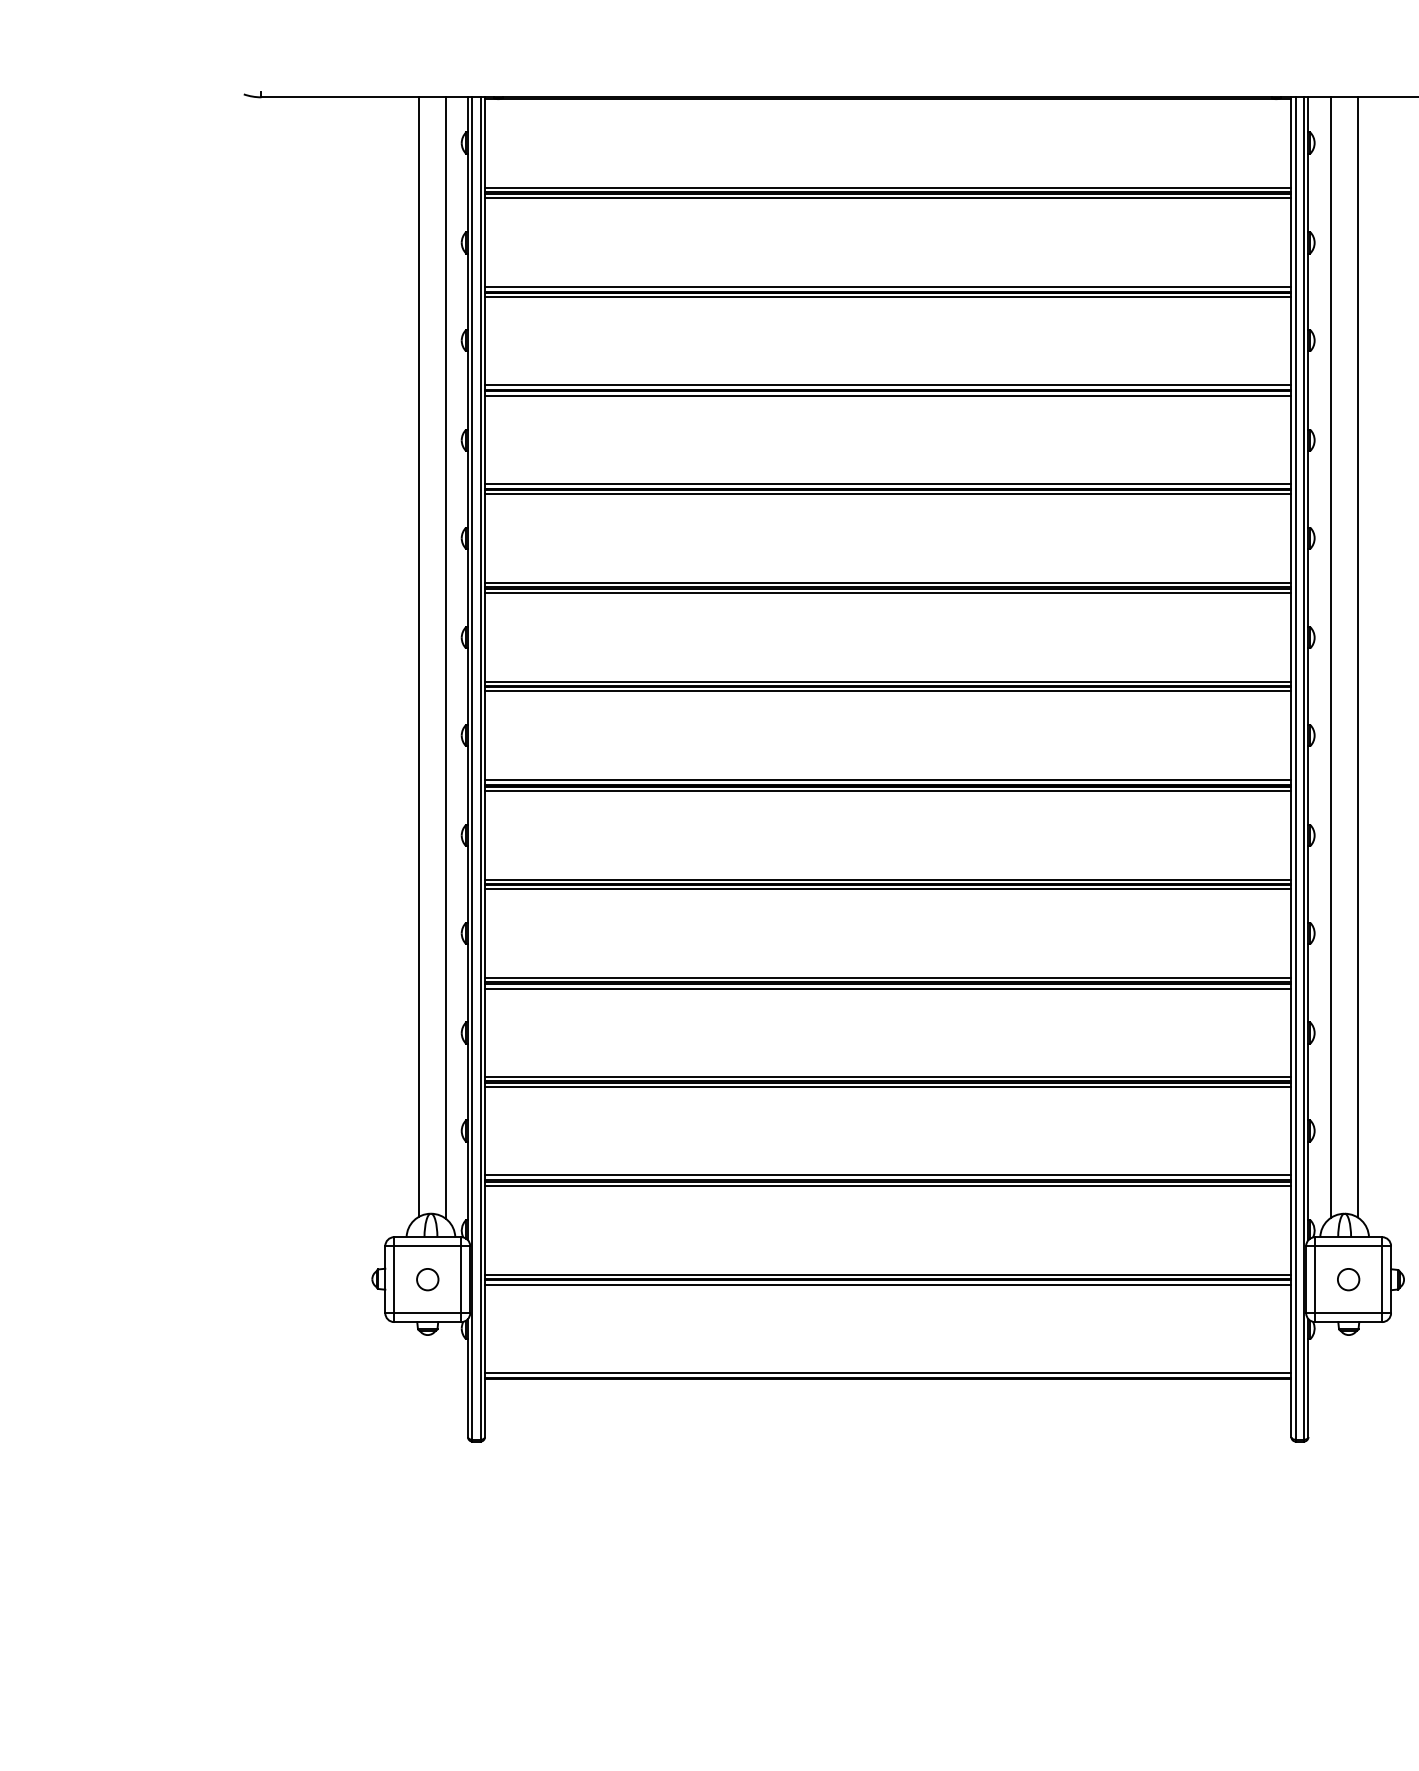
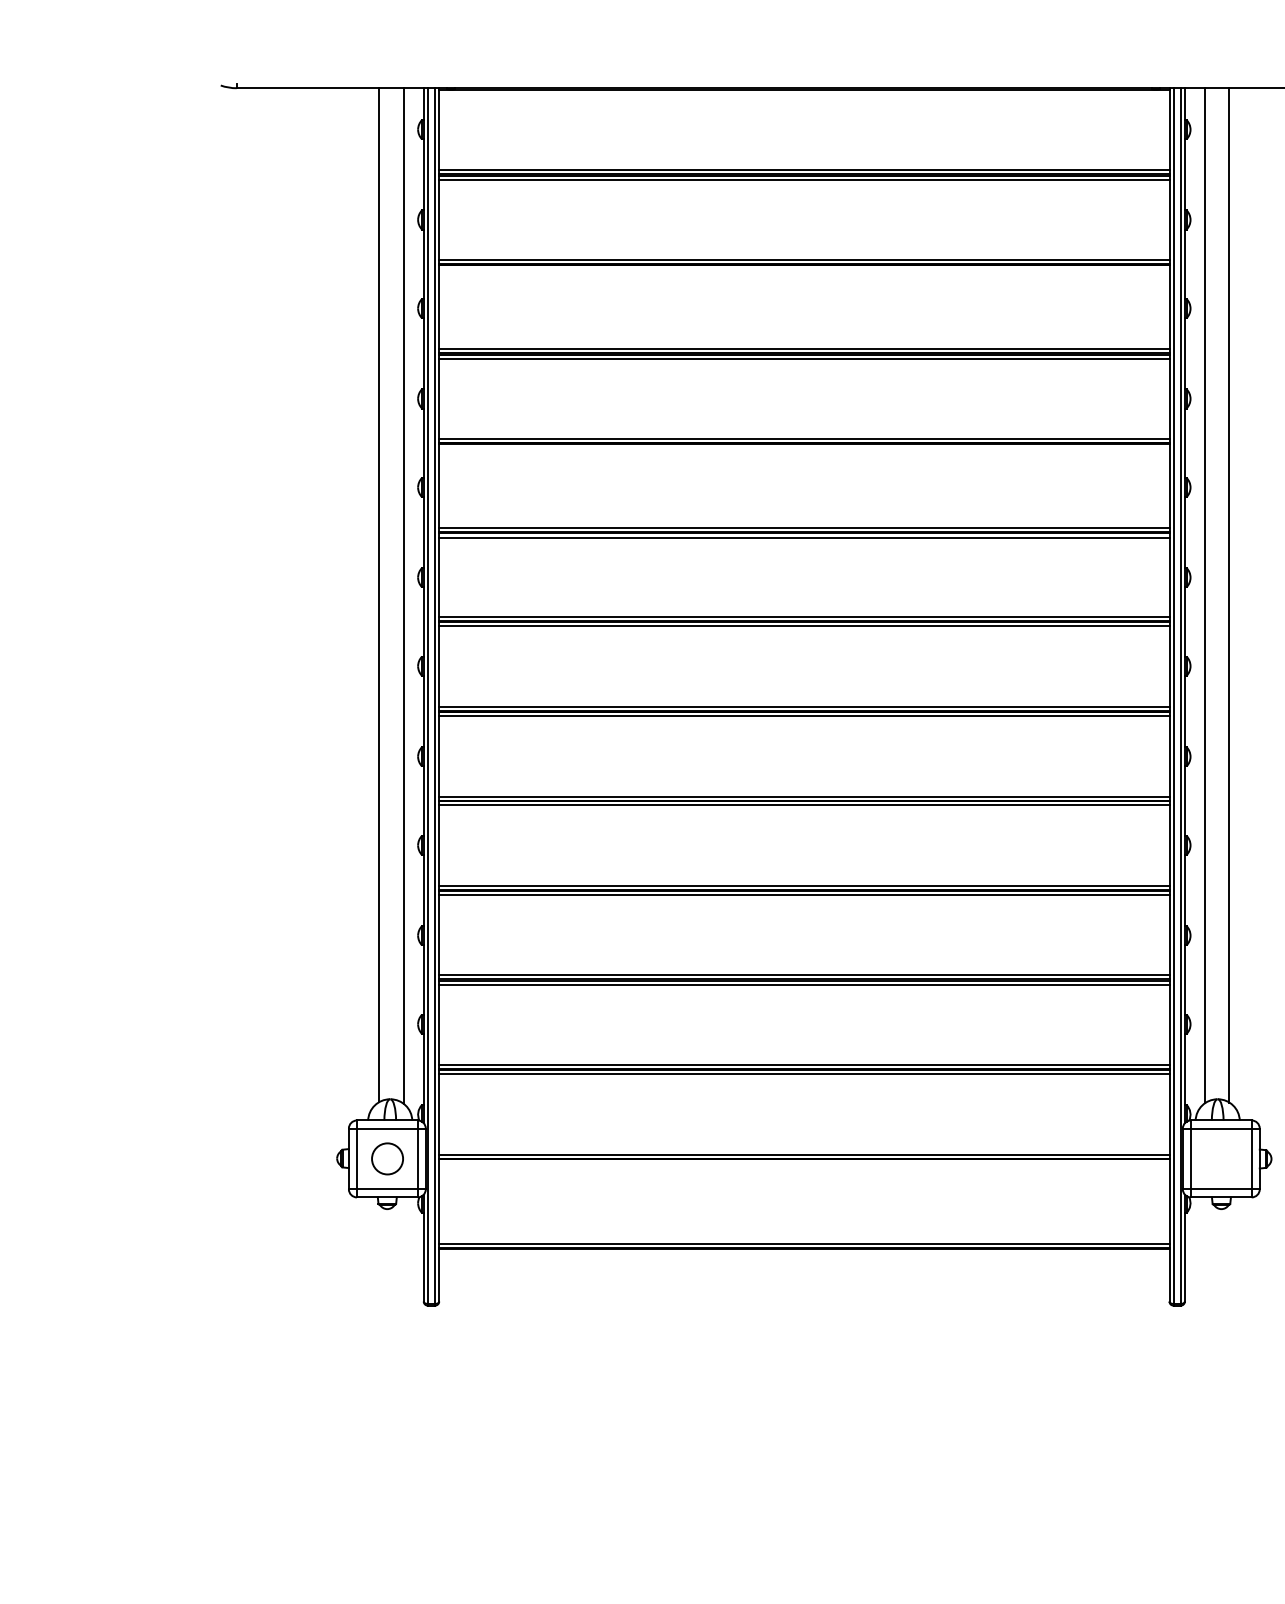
line: (888, 297) -> (804, 269), removed
line: (888, 494) -> (804, 447), removed
circle: (426, 1279) -> (386, 1158), size x1.6
circle: (1347, 1279) -> (1220, 1158), removed
line: (888, 1284) -> (804, 1163), removed

